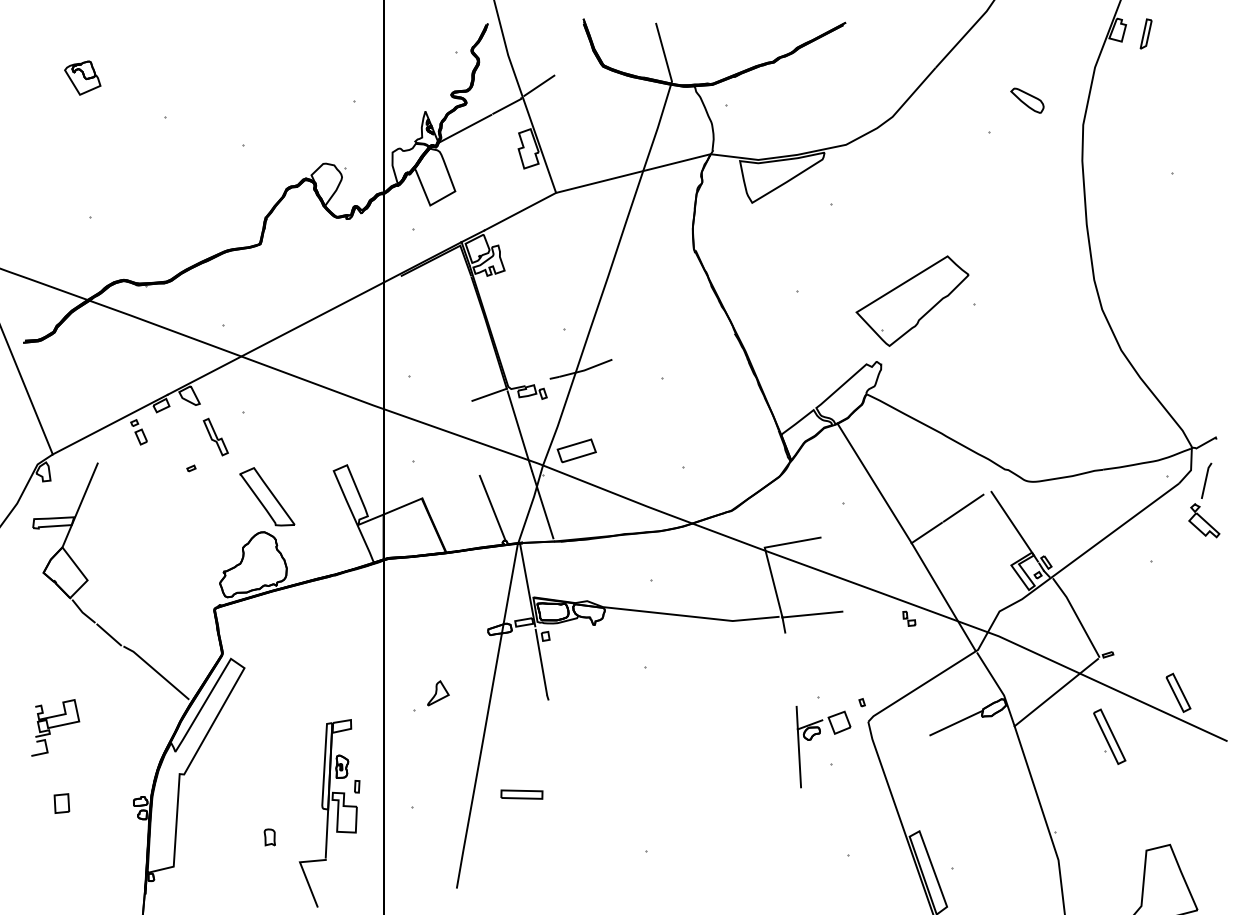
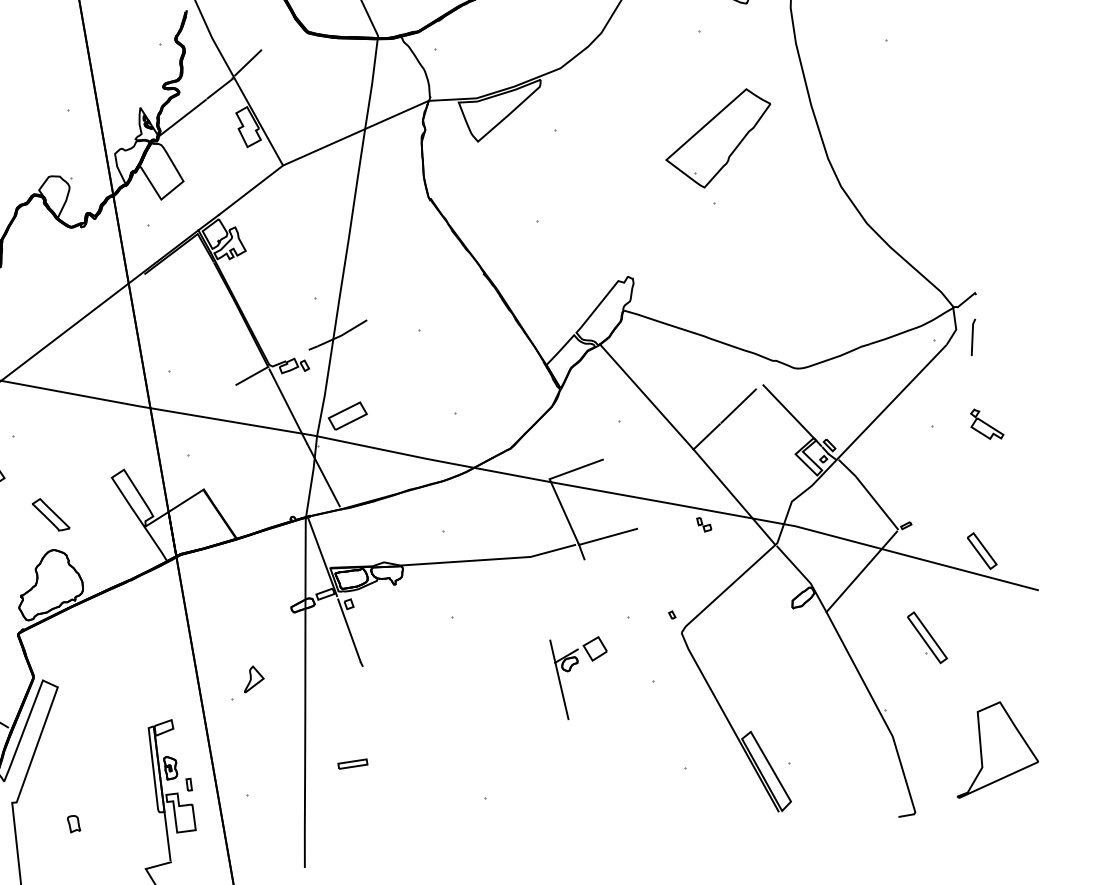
part: (912, 300) -> (719, 138), moved
part: (267, 496) -> (50, 514), size x0.6
line: (492, 507) -> (274, 486), removed
part: (1204, 520) -> (986, 424), moved
line: (956, 722) -> (768, 618), removed
part: (819, 734) -> (577, 663), moved
part: (1109, 736) -> (927, 637), moved
part: (521, 794) -> (352, 764), size x0.7
part: (269, 837) -> (73, 823), moved

